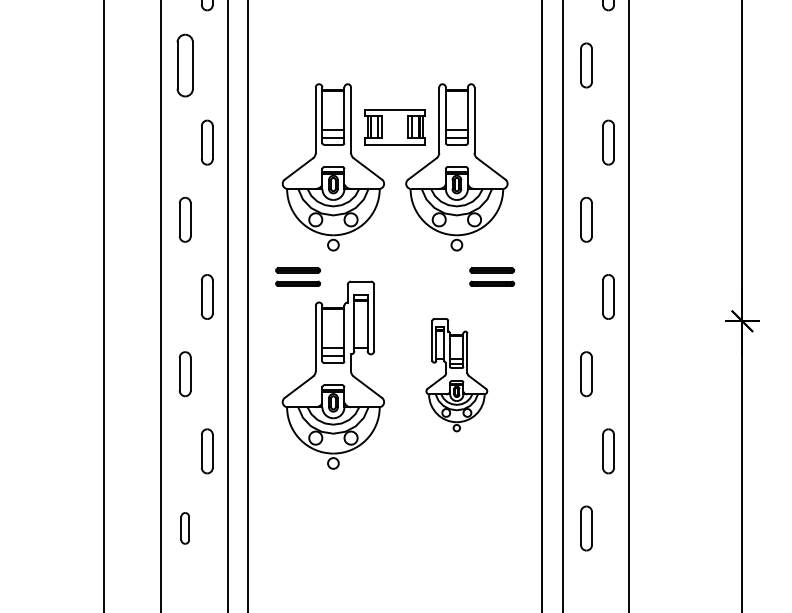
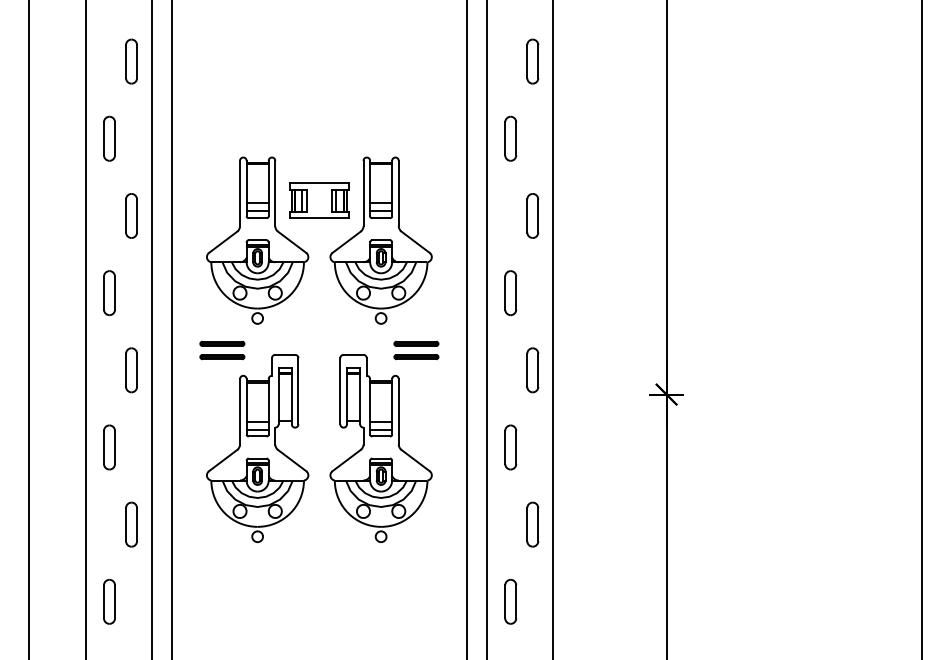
part: (185, 65) -> (109, 138), size x0.71
part: (456, 375) -> (380, 448), size x1.67
part: (185, 528) -> (109, 601), size x1.43

